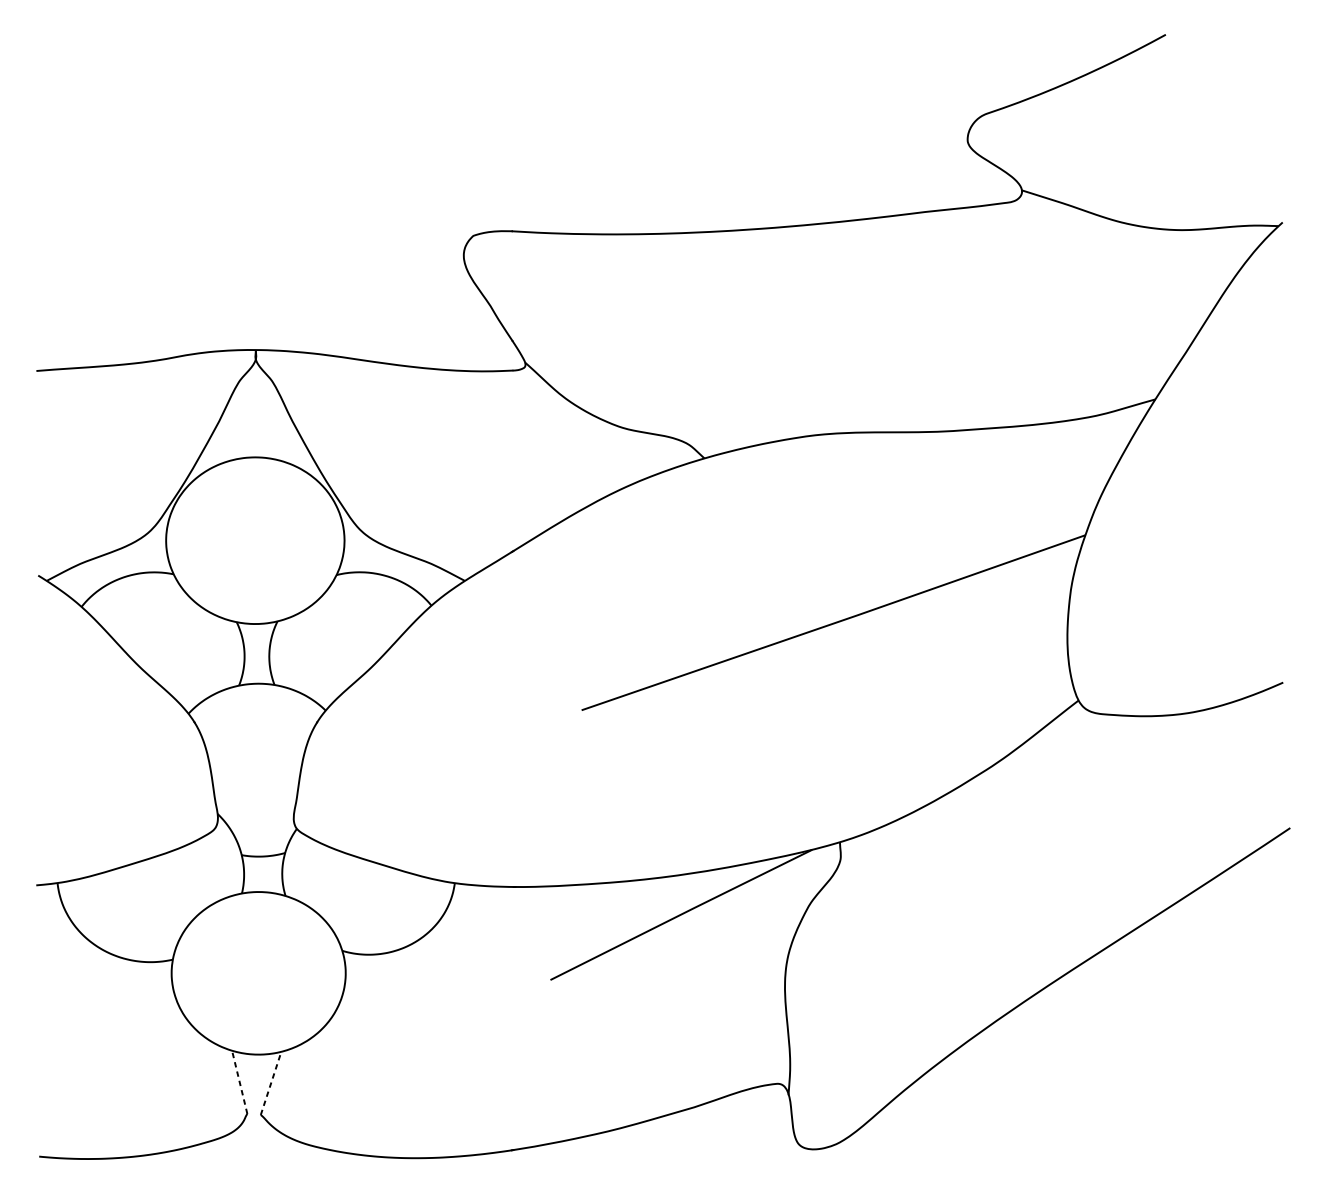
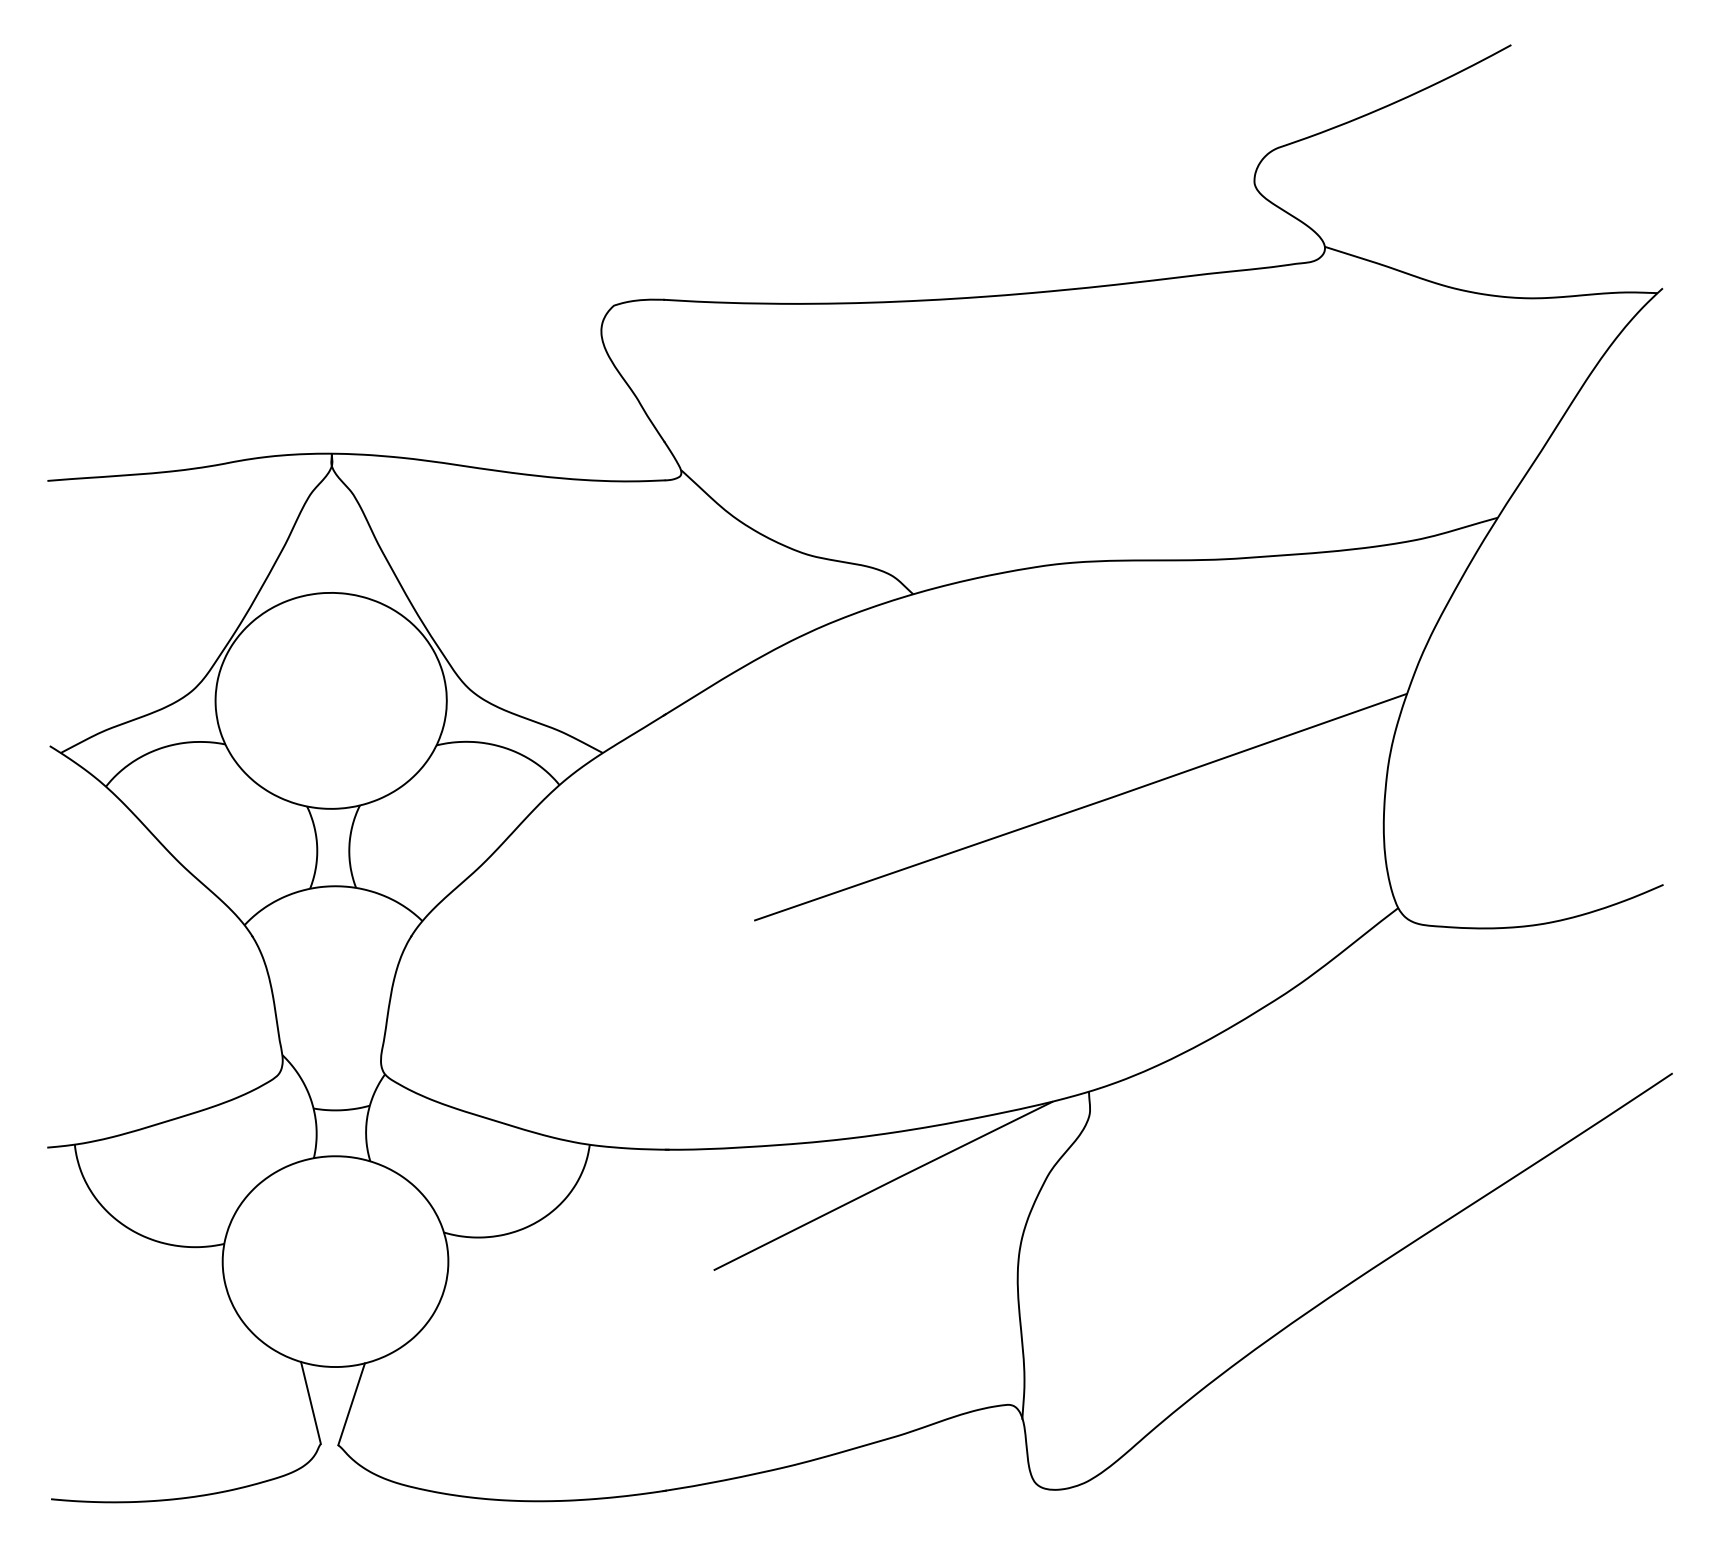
line: (239, 1082) -> (310, 1402), dashed -> solid
line: (271, 1082) -> (351, 1403), dashed -> solid

